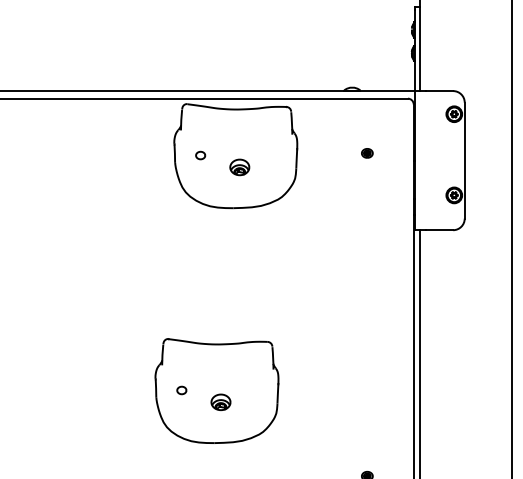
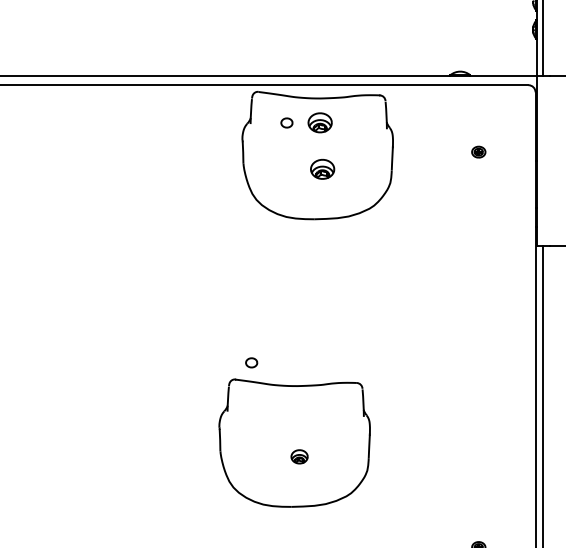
part: (237, 129) -> (319, 122), added
part: (200, 155) -> (286, 122), moved
part: (181, 390) -> (251, 362), moved
part: (220, 401) -> (298, 455), size x0.7

